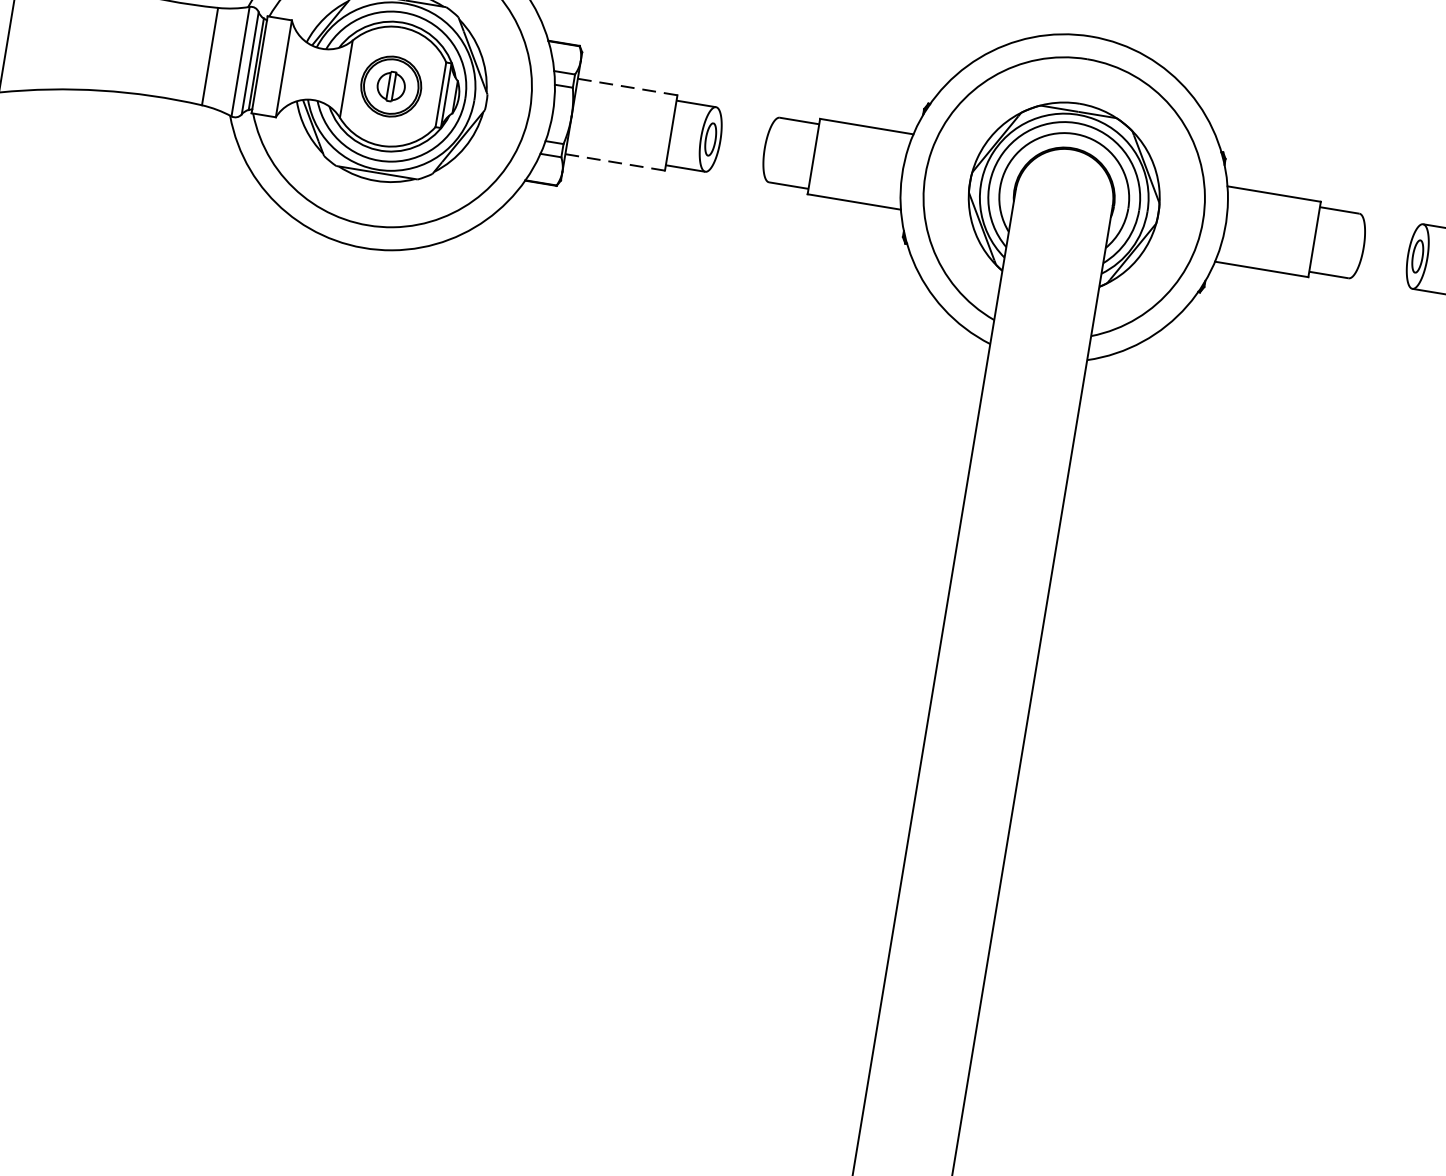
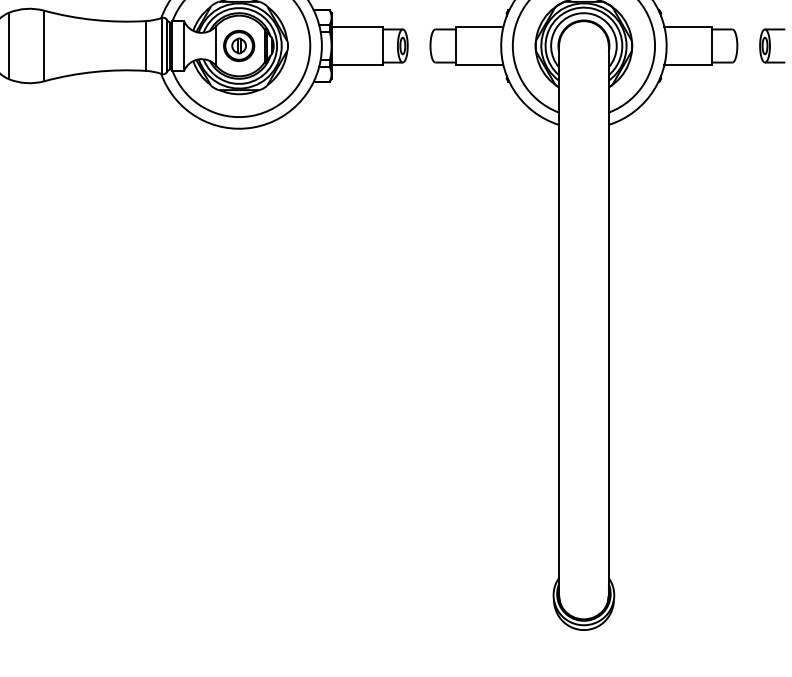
line: (628, 86) -> (357, 26), dashed -> solid
line: (615, 162) -> (357, 65), dashed -> solid

